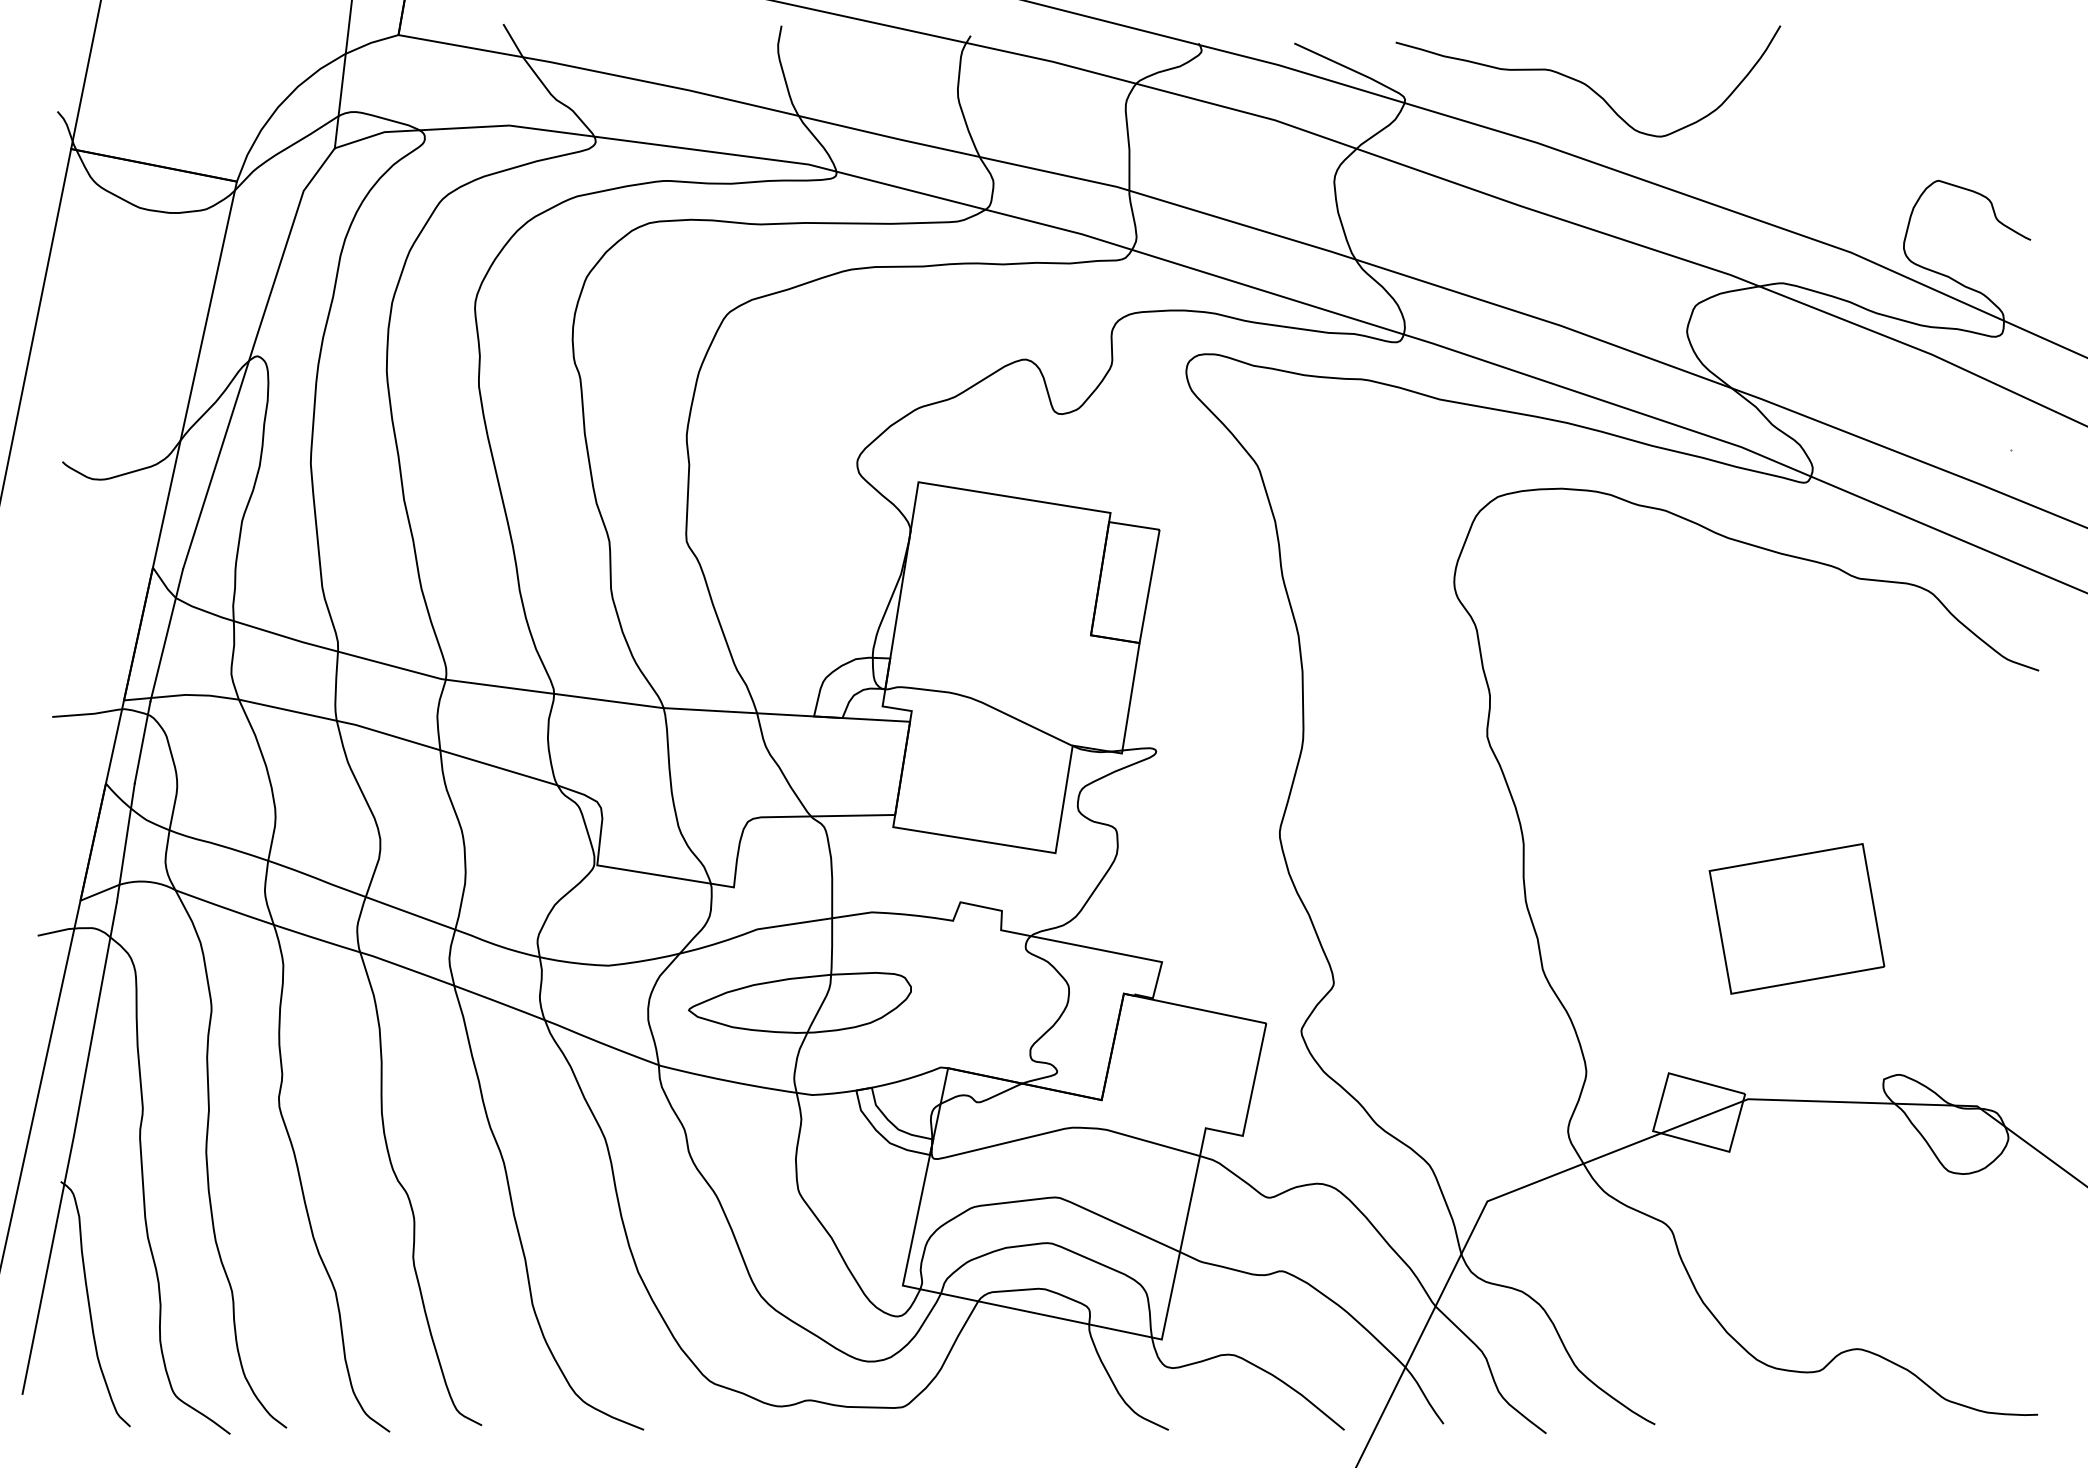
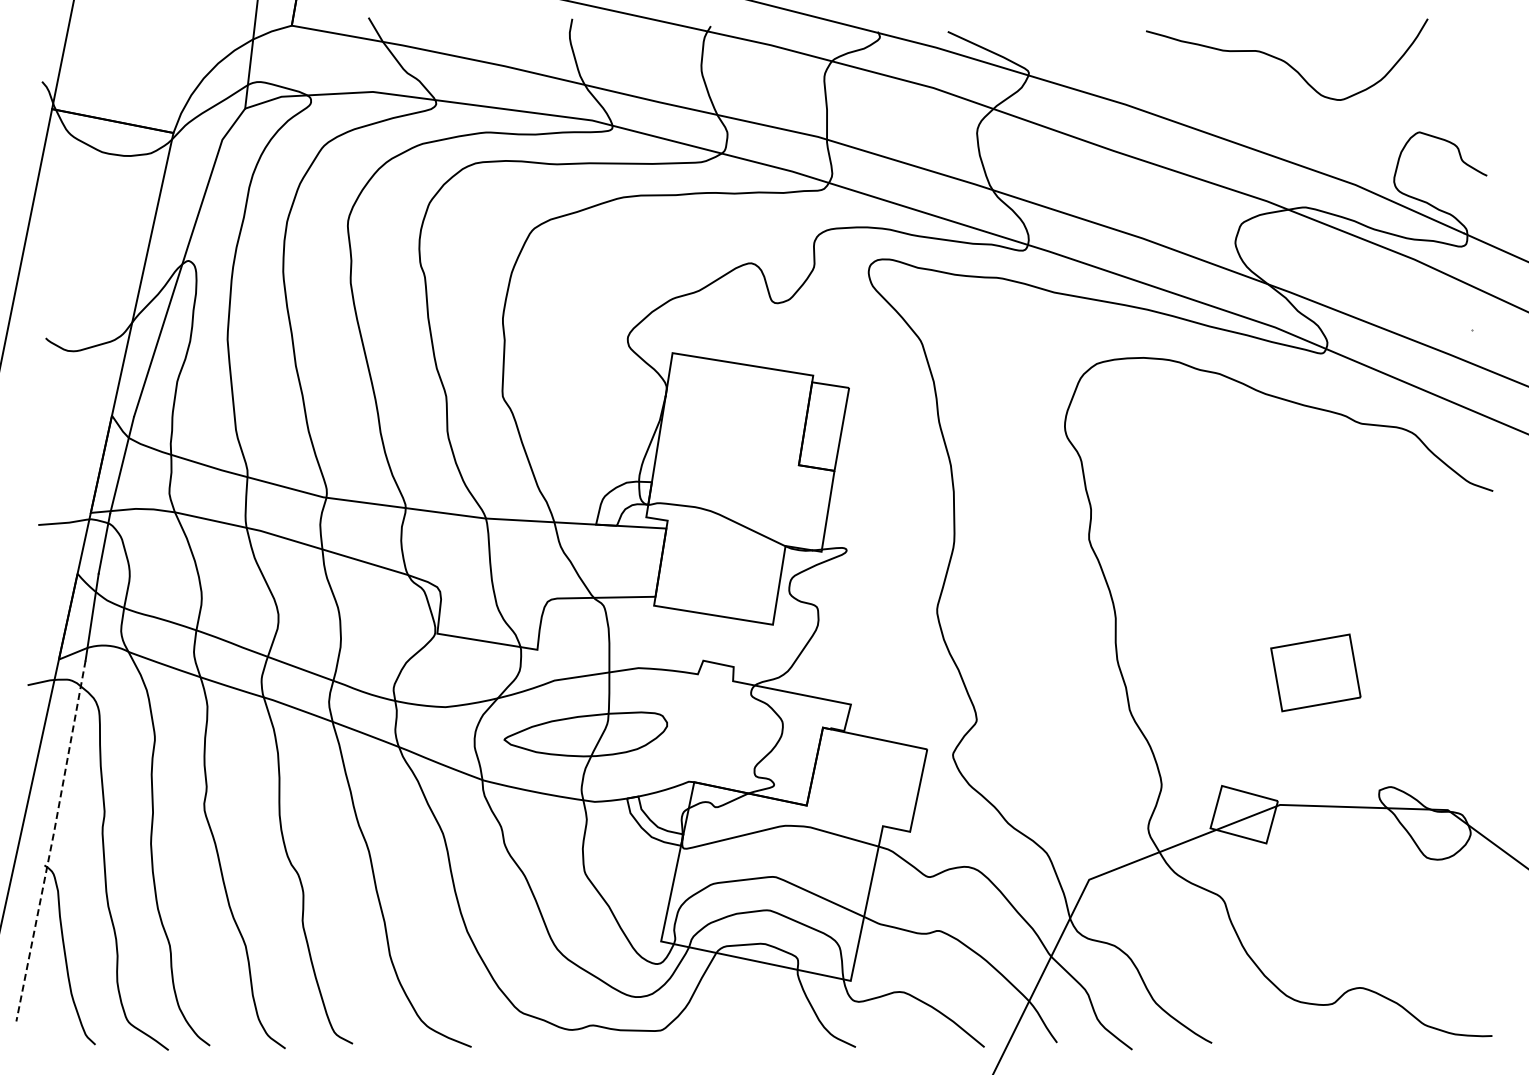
curve: (1587, 83) -> (1286, 61), moved
part: (1796, 918) -> (1315, 672), size x0.7
line: (71, 1149) -> (52, 841), solid -> dashed

